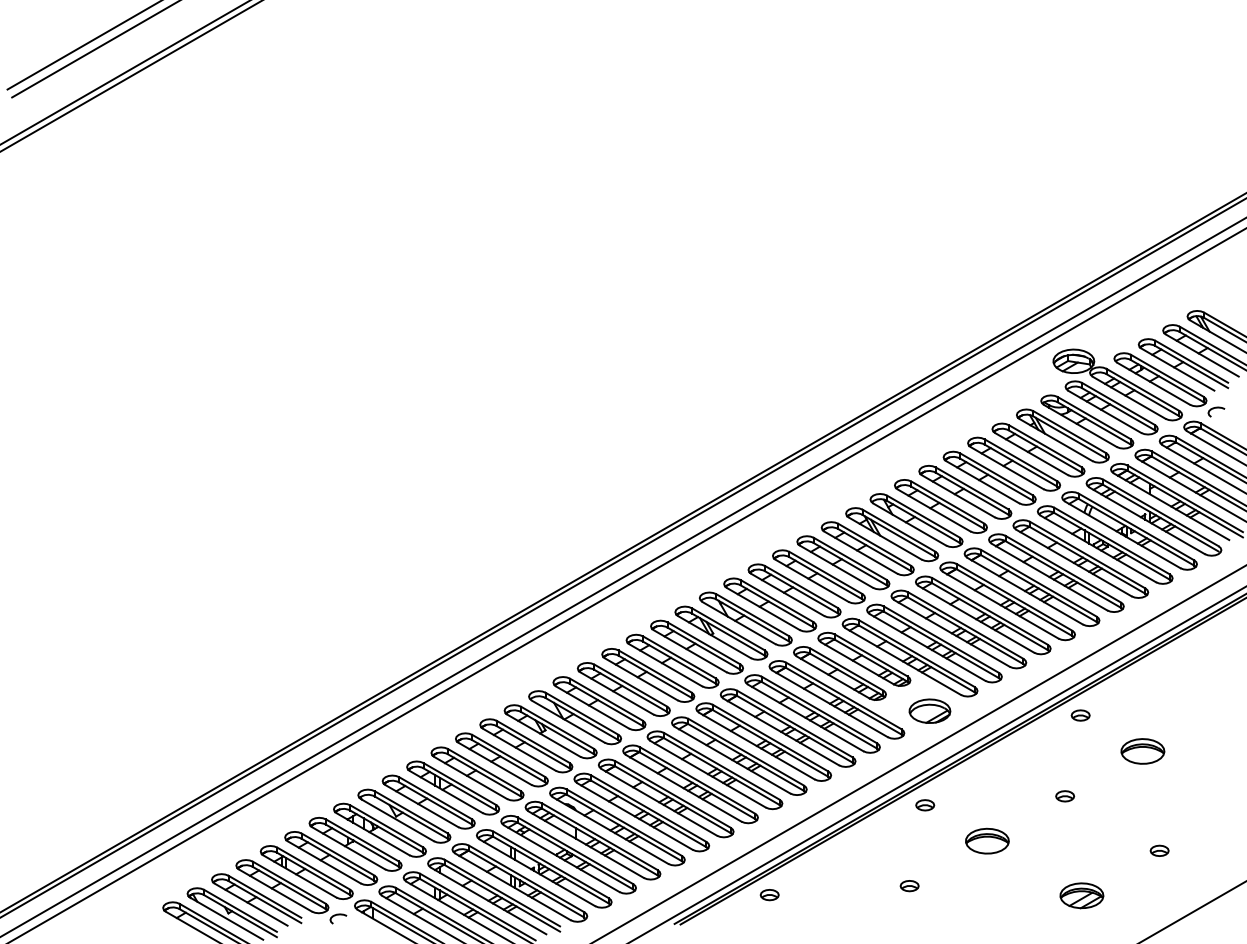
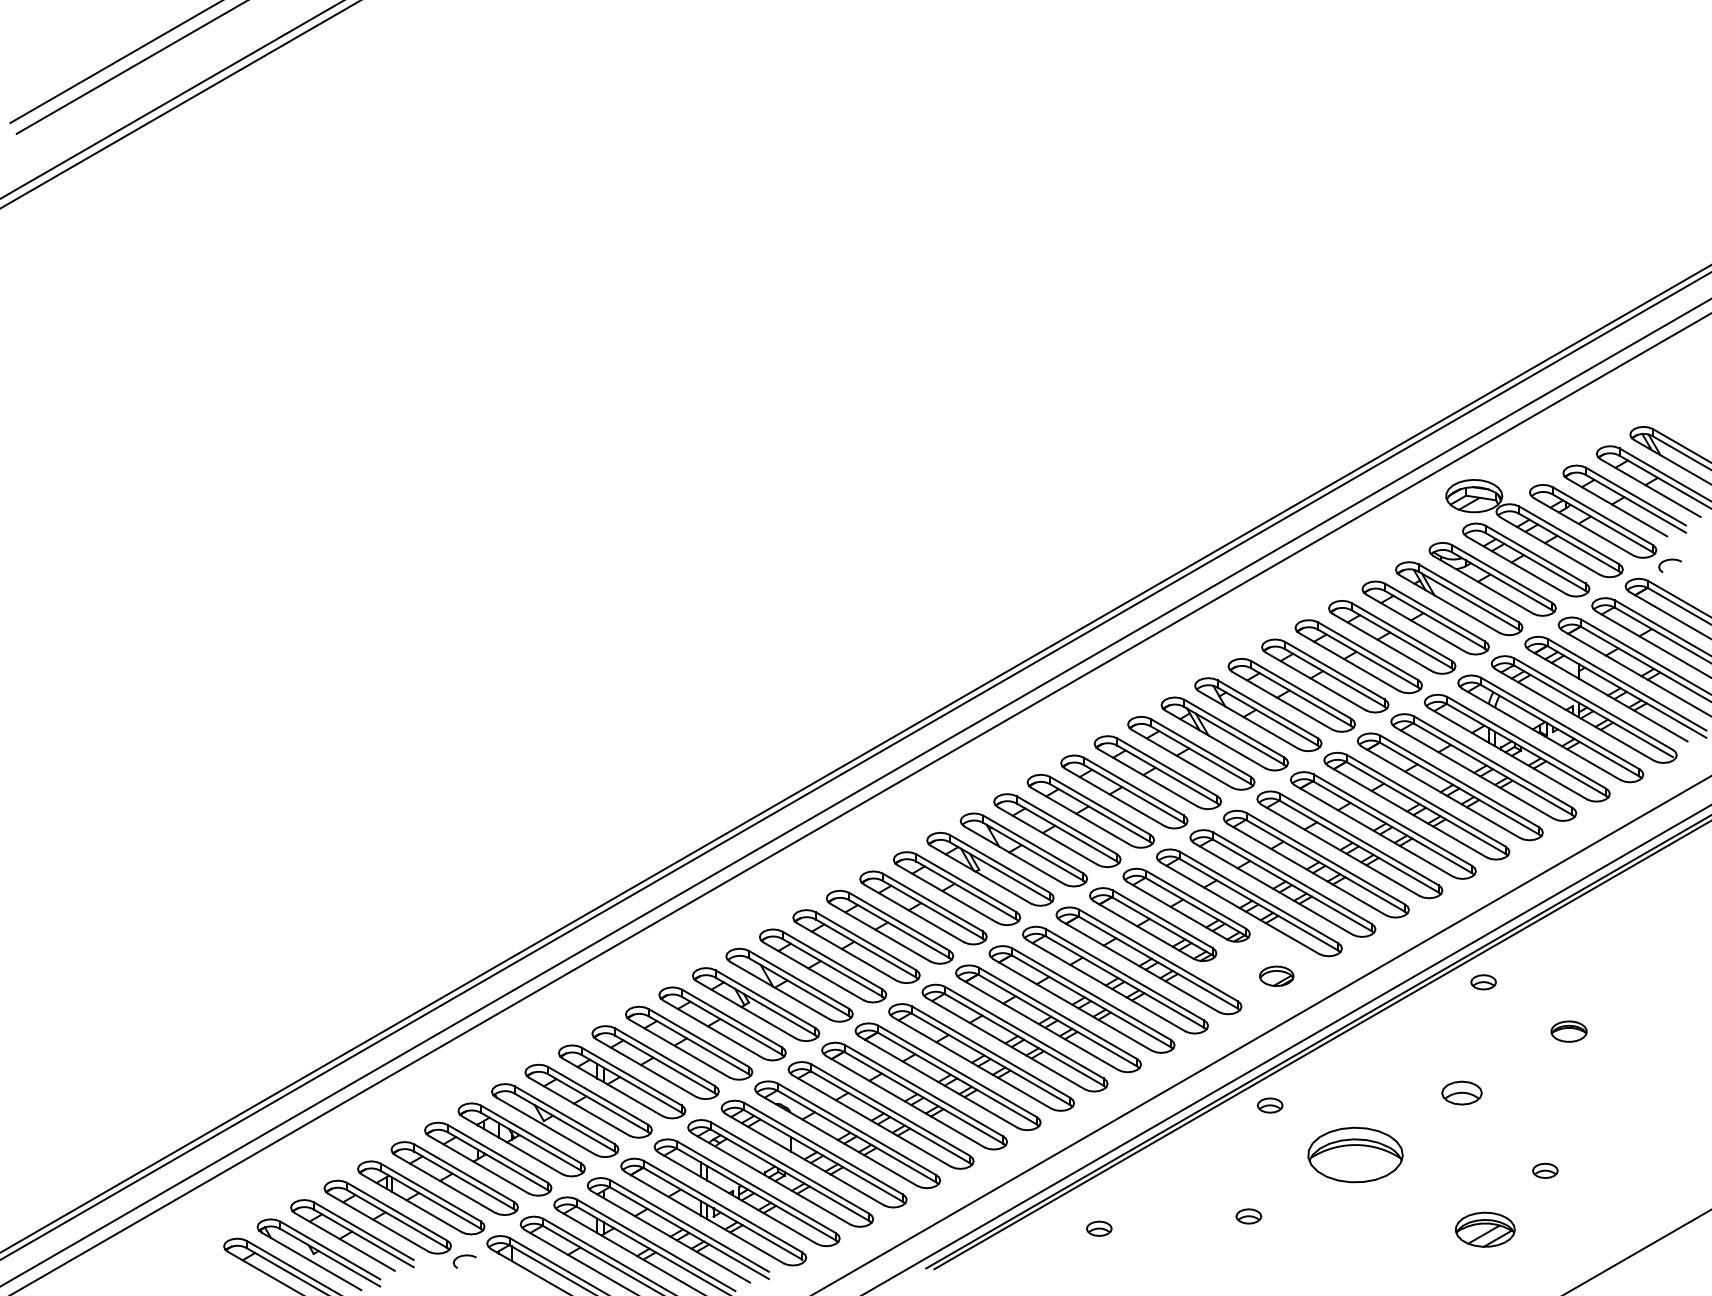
part: (929, 710) -> (1276, 975), size x0.6
part: (1142, 751) -> (1568, 1031), size x0.6
part: (1065, 796) -> (1462, 1093), size x1.6
part: (987, 840) -> (1355, 1153), size x1.6
part: (1159, 850) -> (1545, 1170), moved
part: (769, 895) -> (1098, 1229), moved

